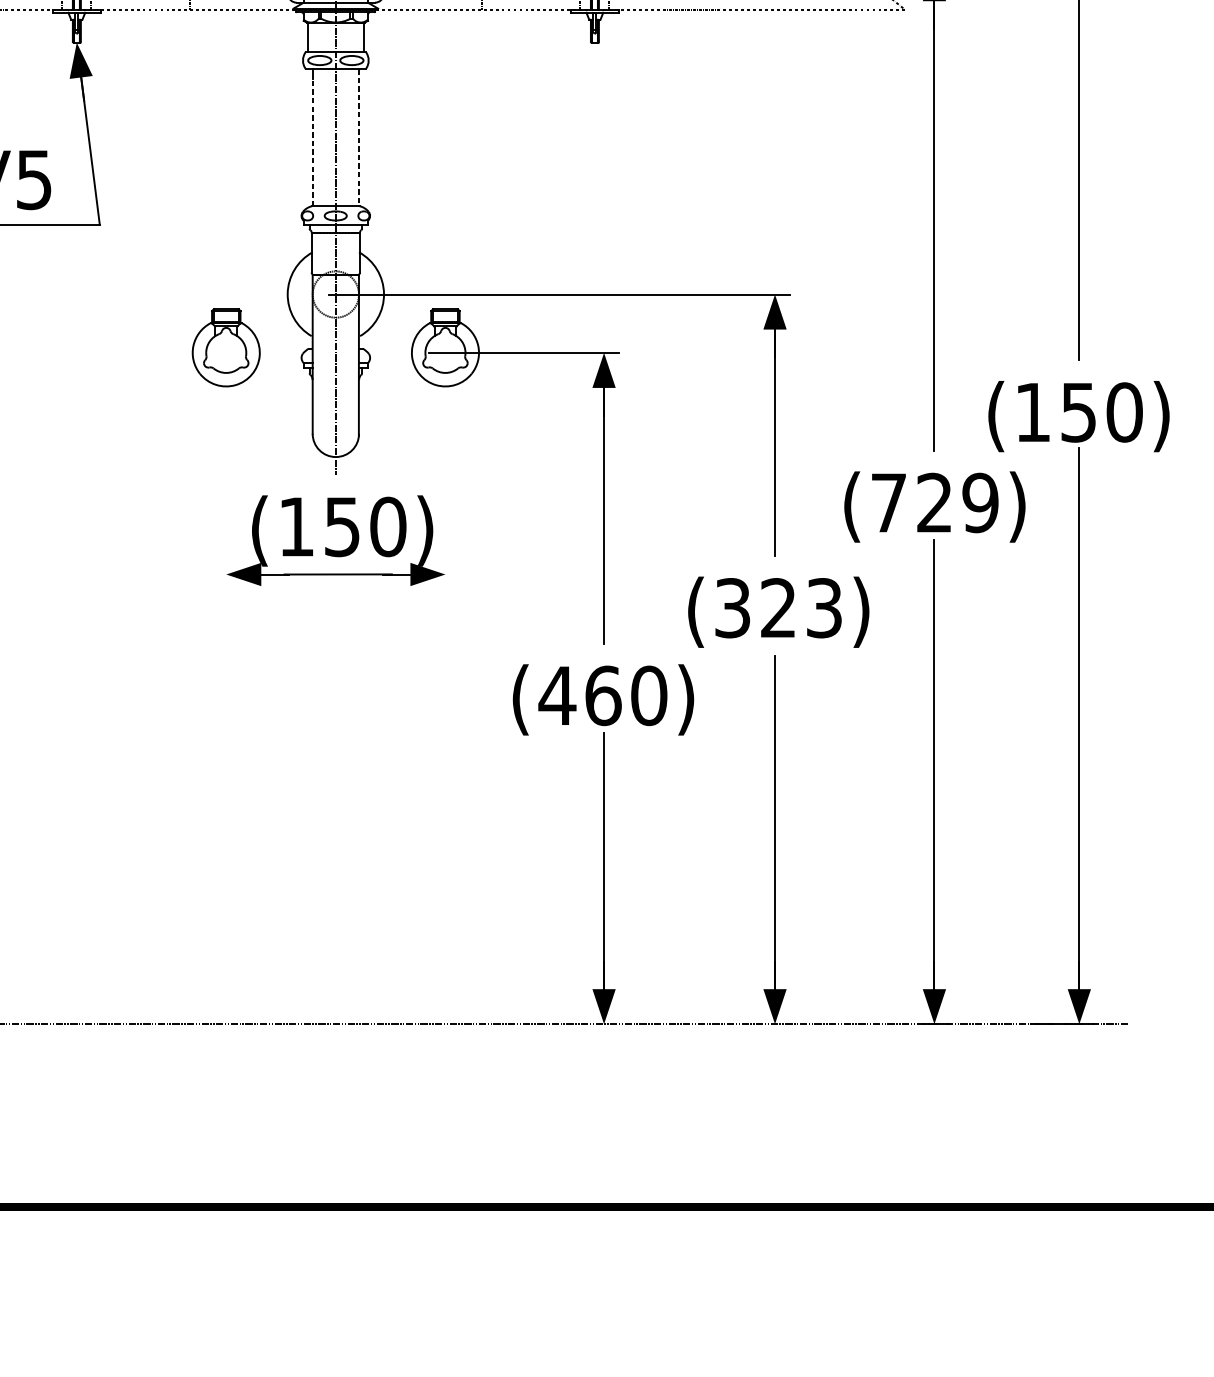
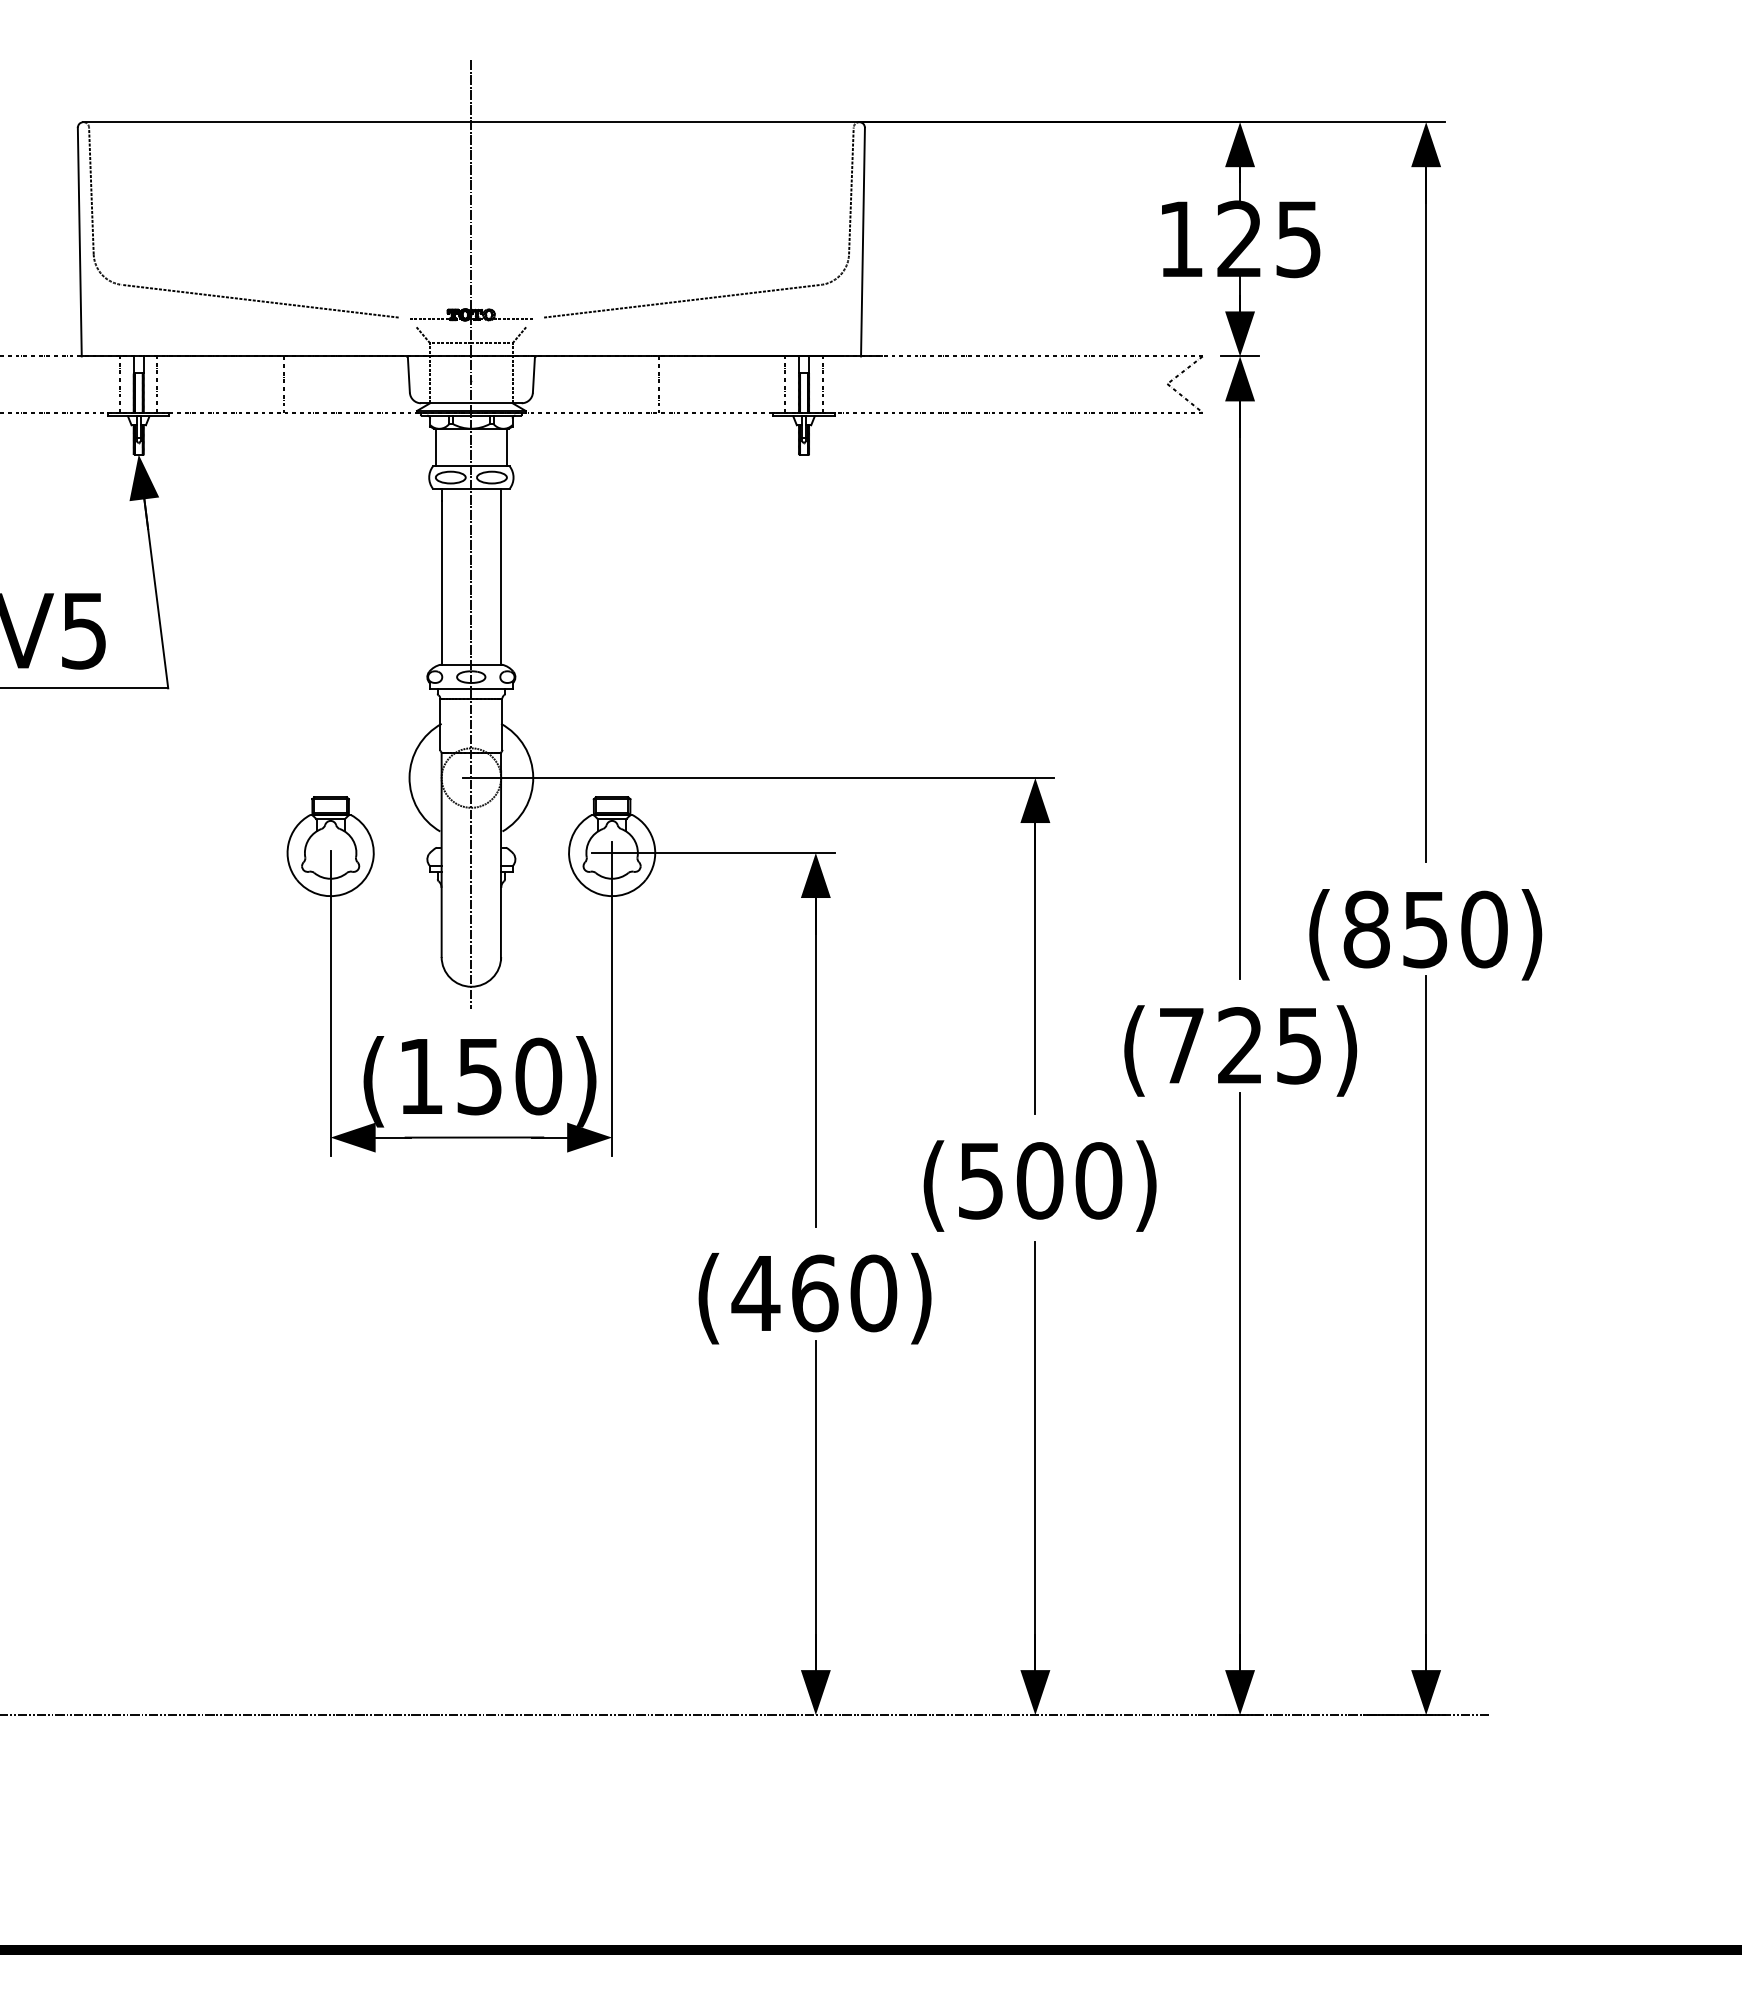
line: (359, 137) -> (501, 576), dashed -> solid
line: (312, 142) -> (441, 582), dashed -> solid
text: (1032, 412) -> (1366, 929), (150) -> (850)
line: (445, 466) -> (612, 999), added
line: (226, 470) -> (330, 1003), added
text: (980, 502) -> (1299, 1045), (729) -> (725)
text: (779, 607) -> (1040, 1180), (323) -> (500)

